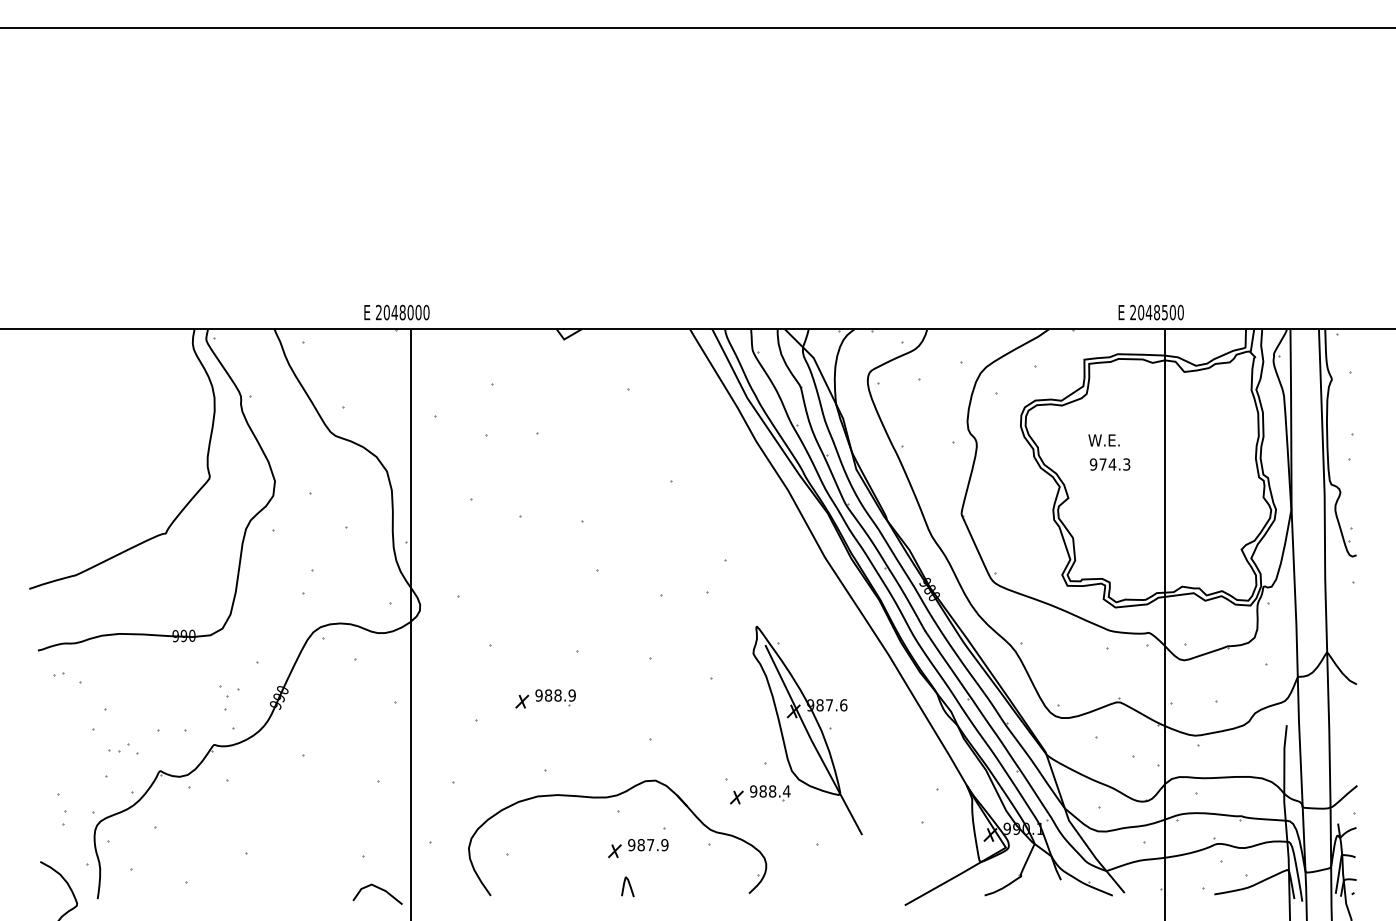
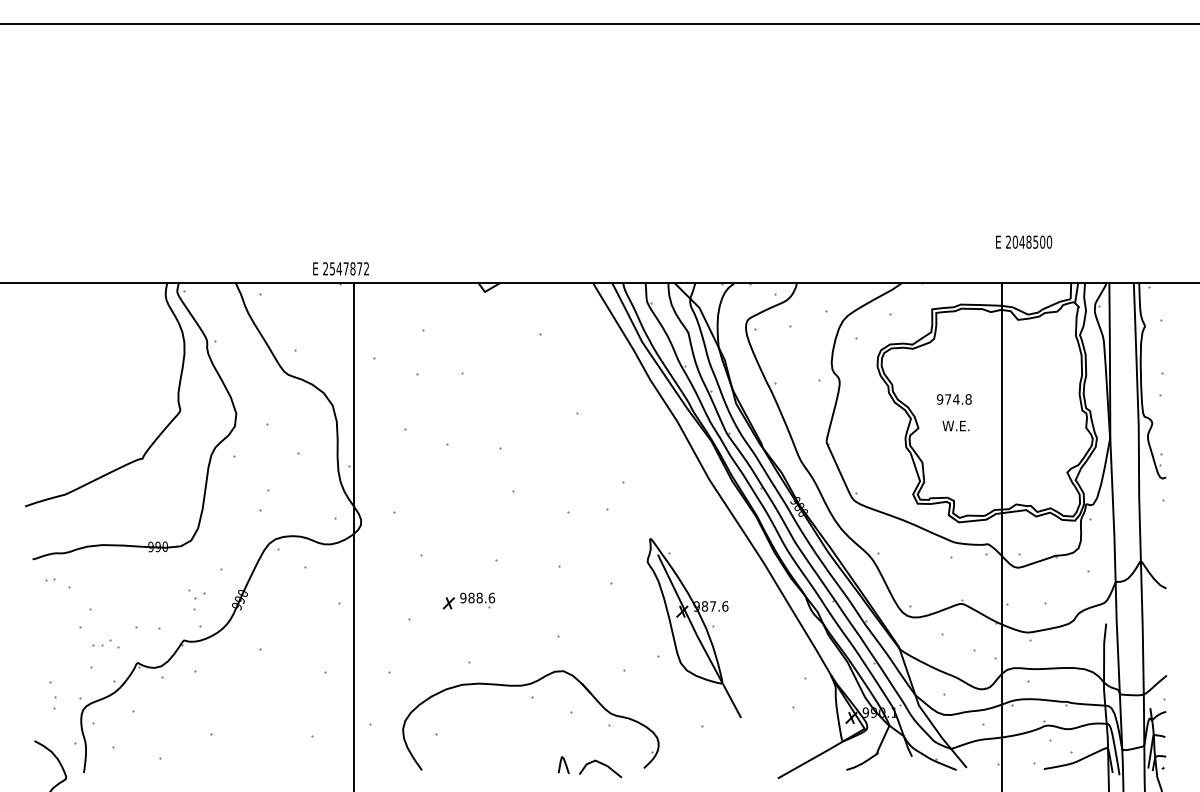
text: (406, 312) -> (349, 268), 2048000 -> 2547872
text: (1150, 312) -> (1023, 242), moved
text: (1103, 440) -> (955, 426), moved
text: (1126, 464) -> (968, 399), 974.3 -> 974.8
text: (571, 695) -> (491, 598), 988.9 -> 988.6
part: (760, 794) -> (653, 683), removed
part: (638, 848) -> (548, 729), removed
curve: (629, 886) -> (565, 764), moved
line: (379, 889) -> (602, 764), moved

